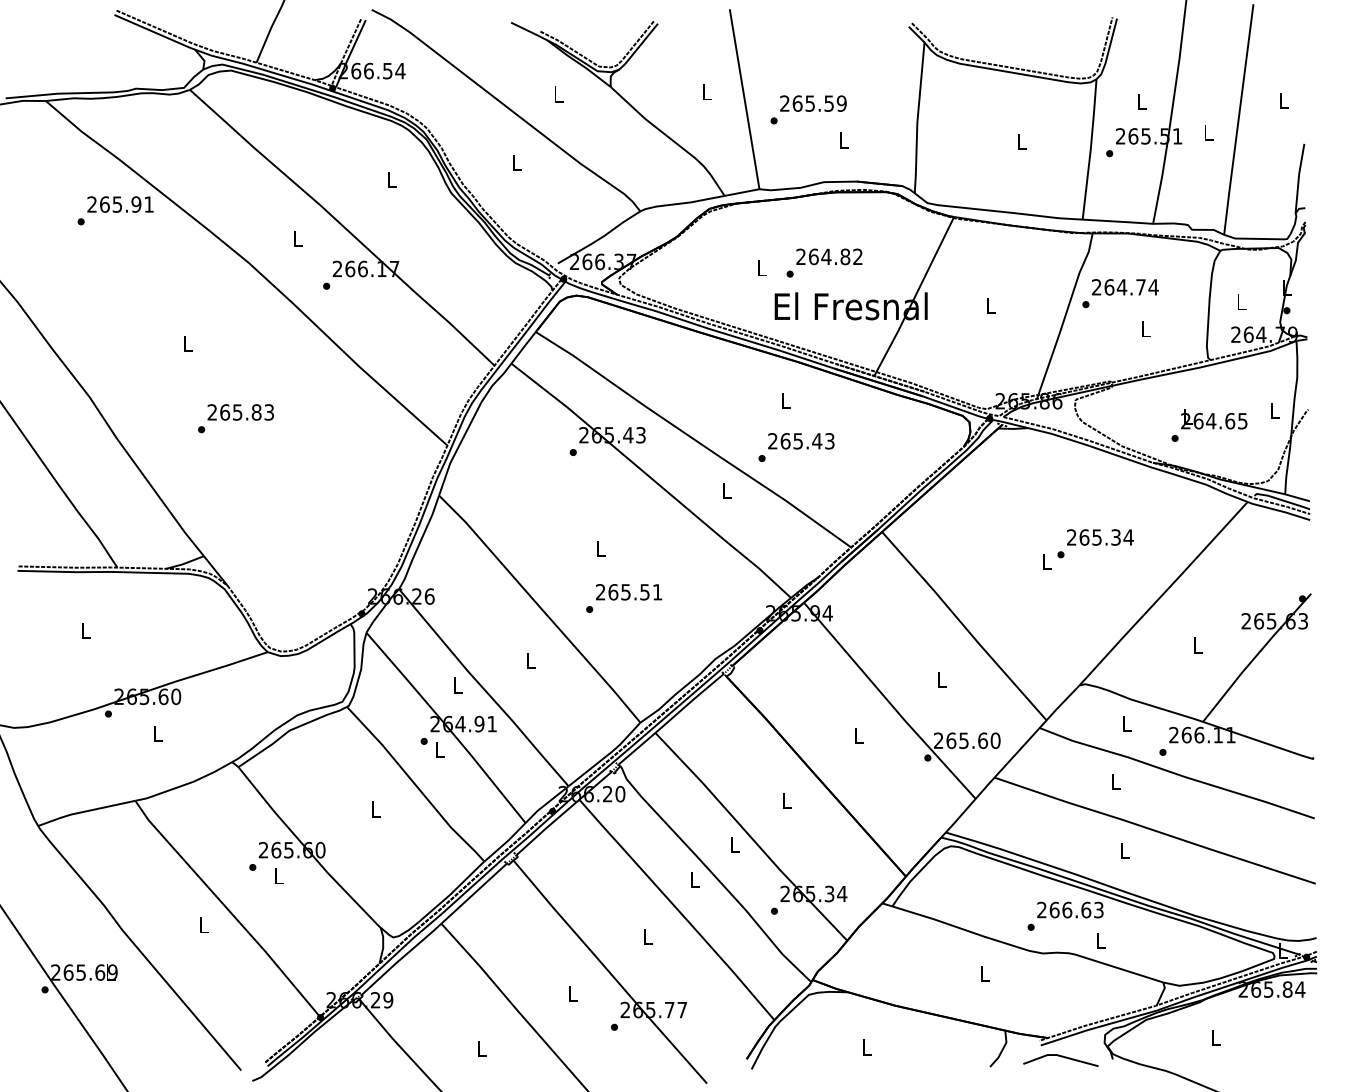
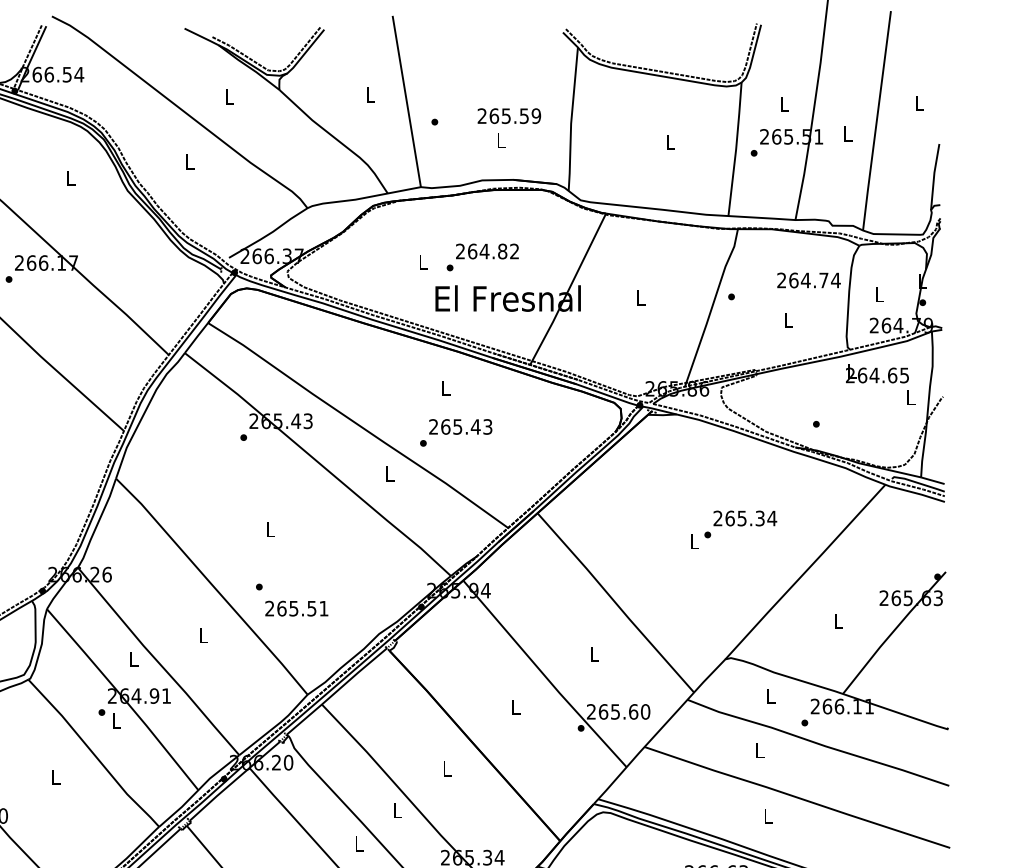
text: (813, 103) -> (509, 116), moved
text: (1125, 287) -> (809, 280), moved
text: (1214, 419) -> (877, 373), moved
text: (629, 592) -> (297, 608), moved

